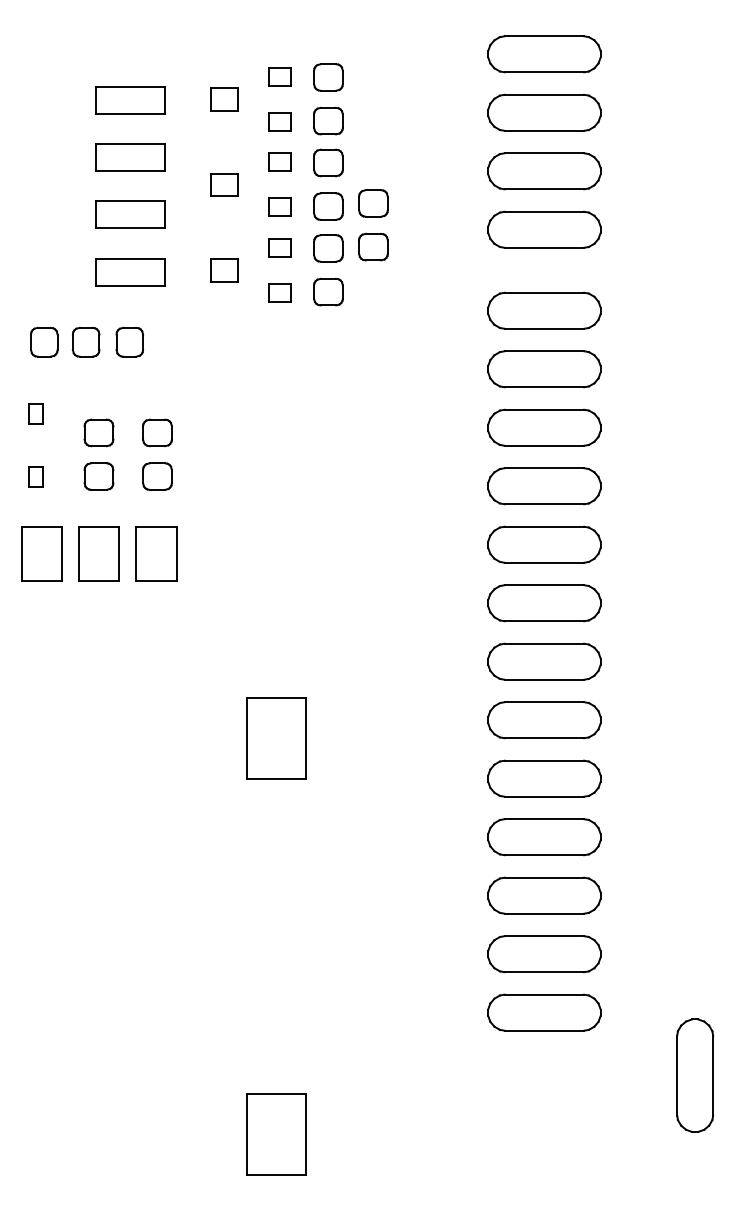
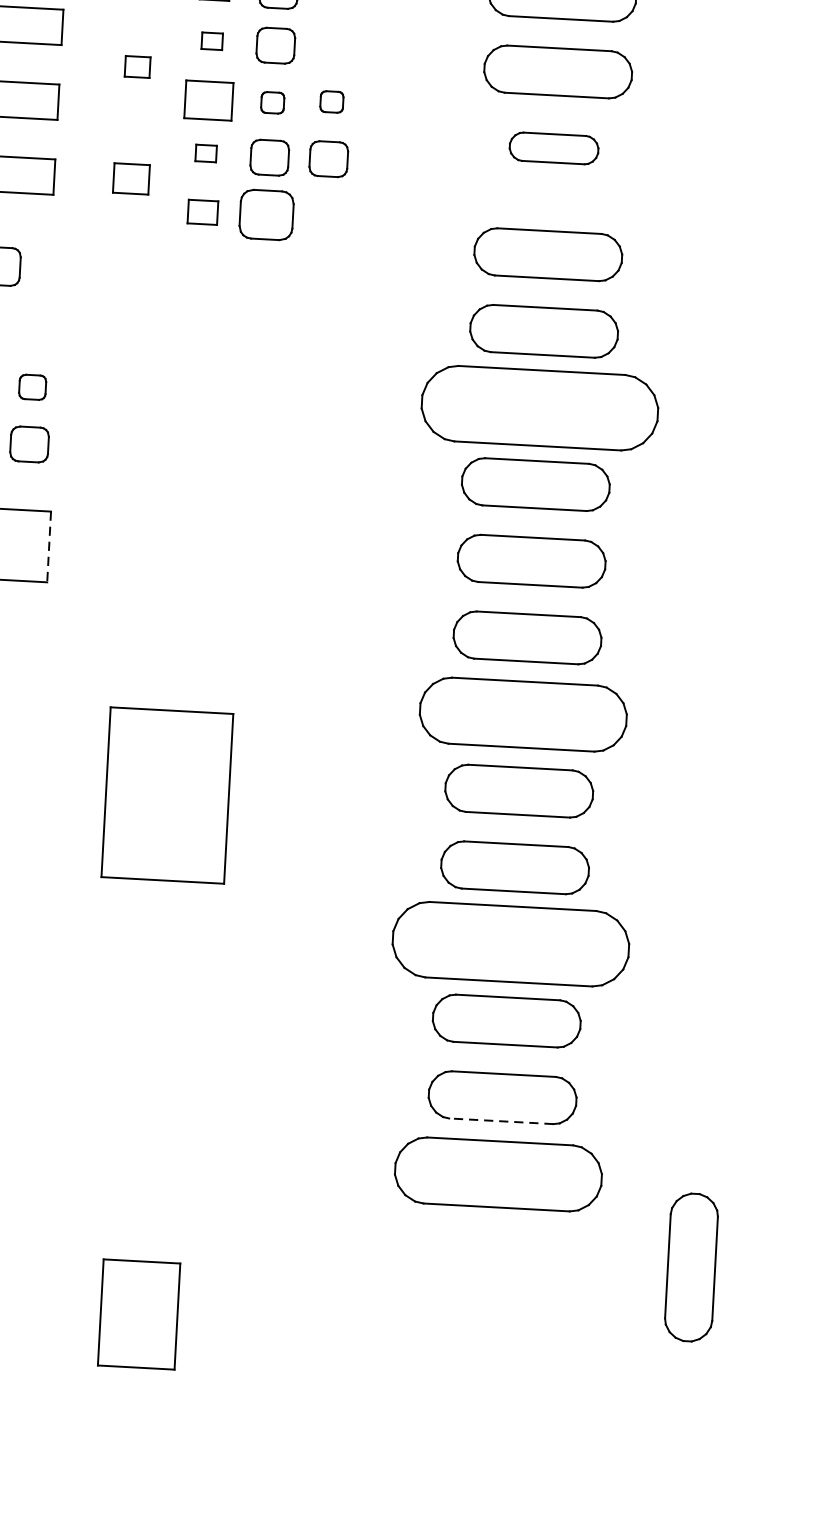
part: (279, 161) -> (211, 40), size x0.7
part: (224, 184) -> (138, 66), size x0.7
part: (373, 203) -> (331, 102), size x0.6
part: (279, 206) -> (208, 99), size x1.6
part: (328, 206) -> (272, 102), size x0.6
part: (544, 229) -> (554, 148), size x0.6
part: (279, 247) -> (205, 153), size x0.7
part: (328, 291) -> (266, 214), size x1.4
part: (544, 427) -> (540, 407), size x1.6
part: (157, 432) -> (32, 386), size x0.7
line: (176, 553) -> (49, 546), solid -> dashed
part: (544, 661) -> (523, 714), size x1.4
part: (276, 738) -> (166, 796), size x1.6
part: (544, 837) -> (511, 944), size x1.6
line: (544, 972) -> (501, 1121), solid -> dashed
part: (544, 1012) -> (498, 1174), size x1.4

